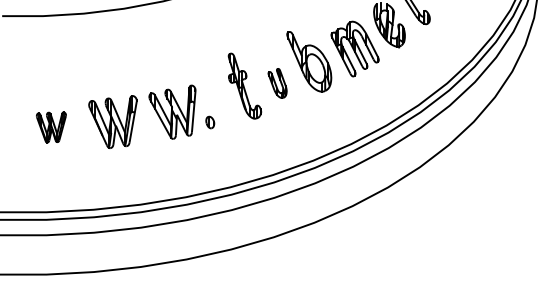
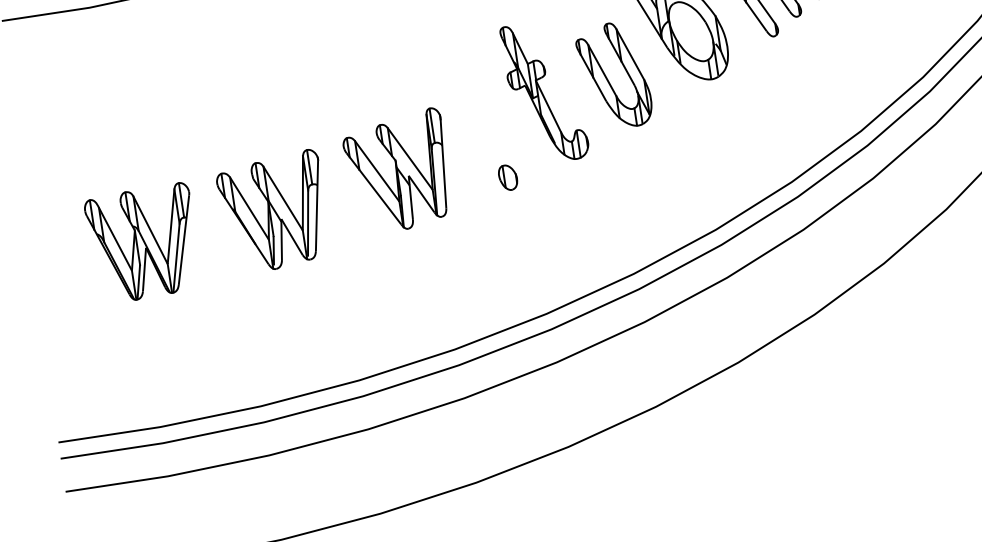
part: (277, 83) -> (613, 76), size x1.67
part: (210, 122) -> (508, 177), moved
part: (51, 127) -> (143, 243), size x1.67

